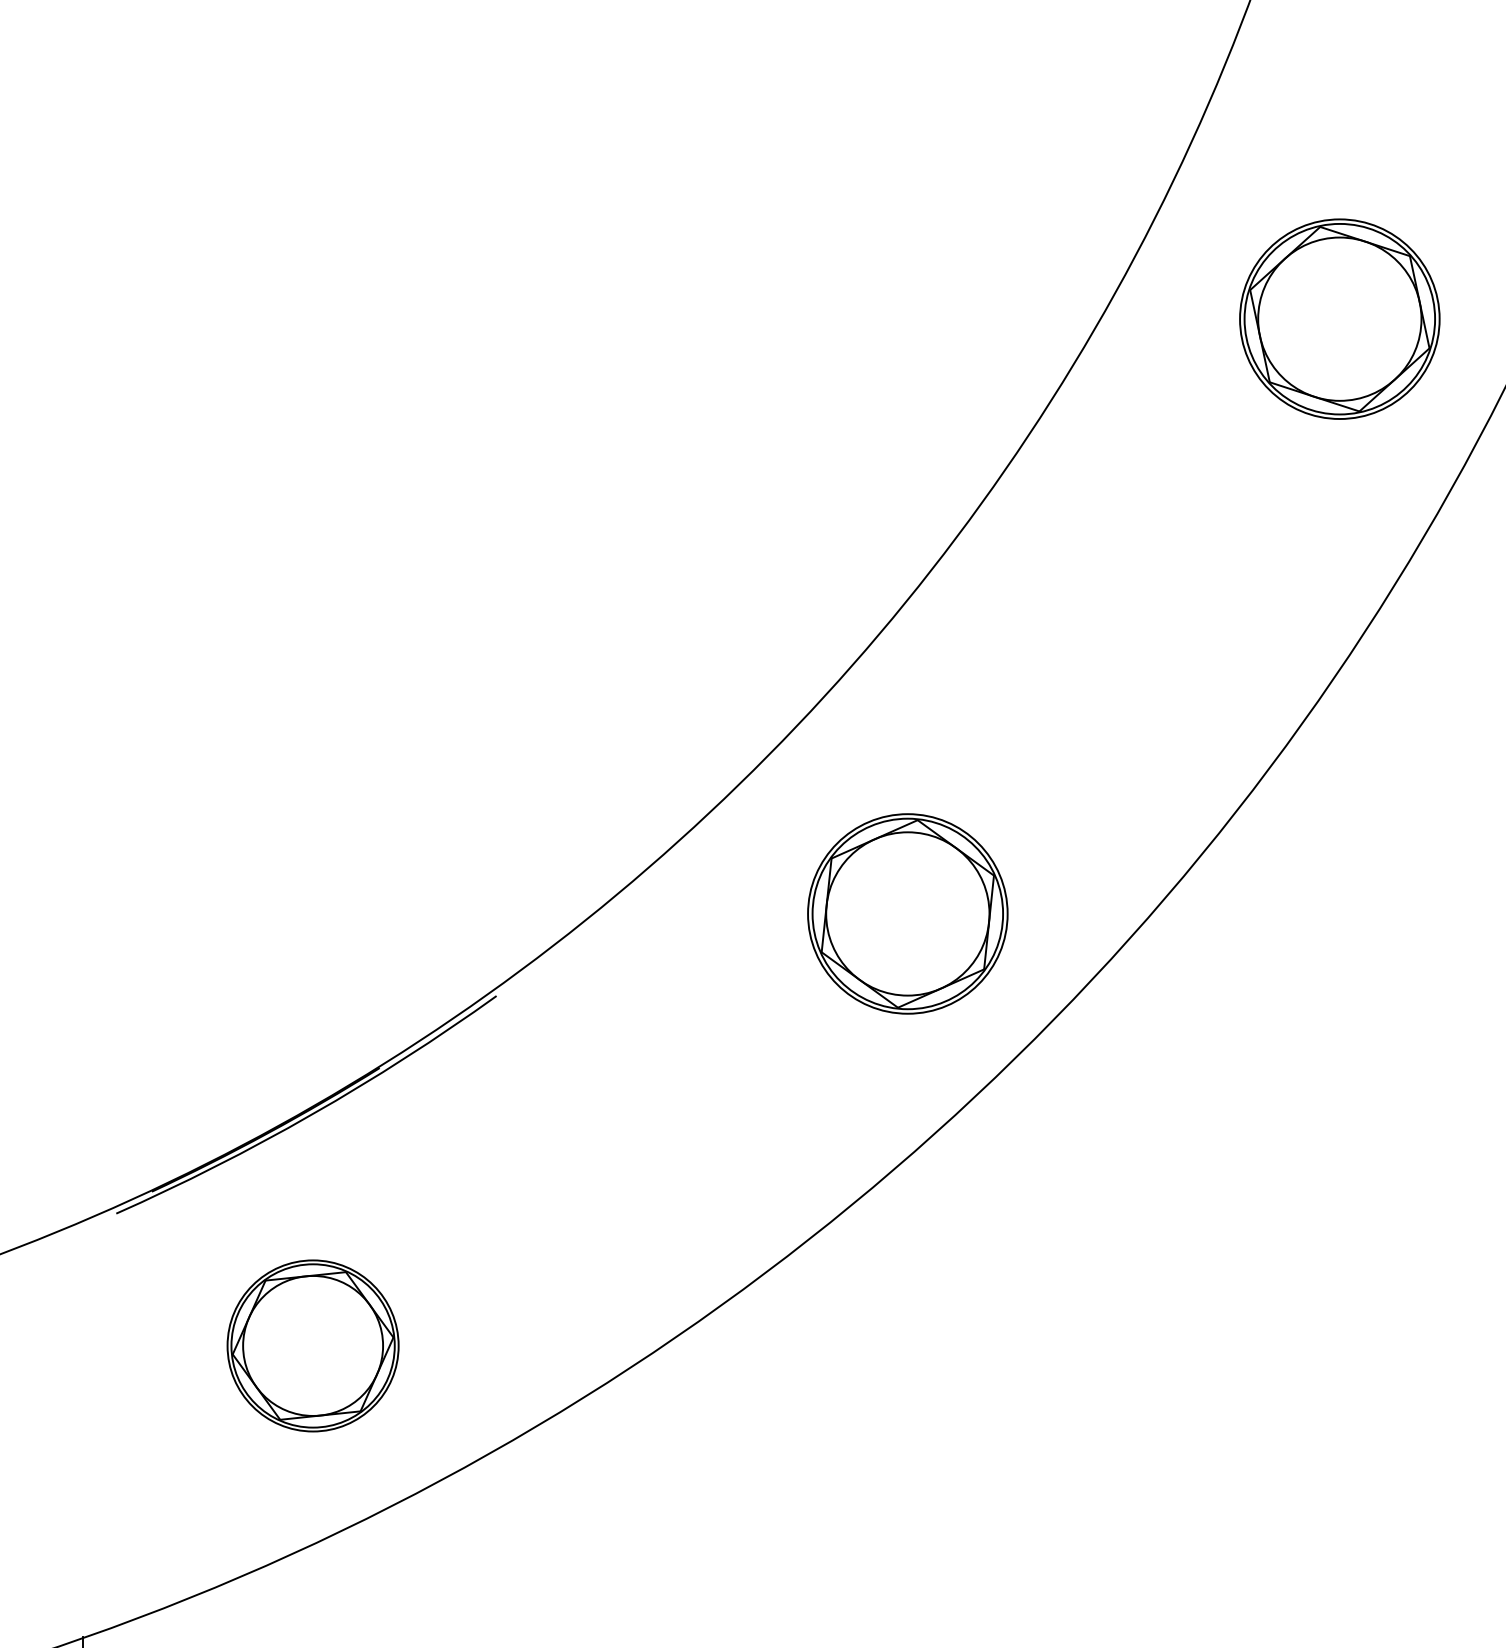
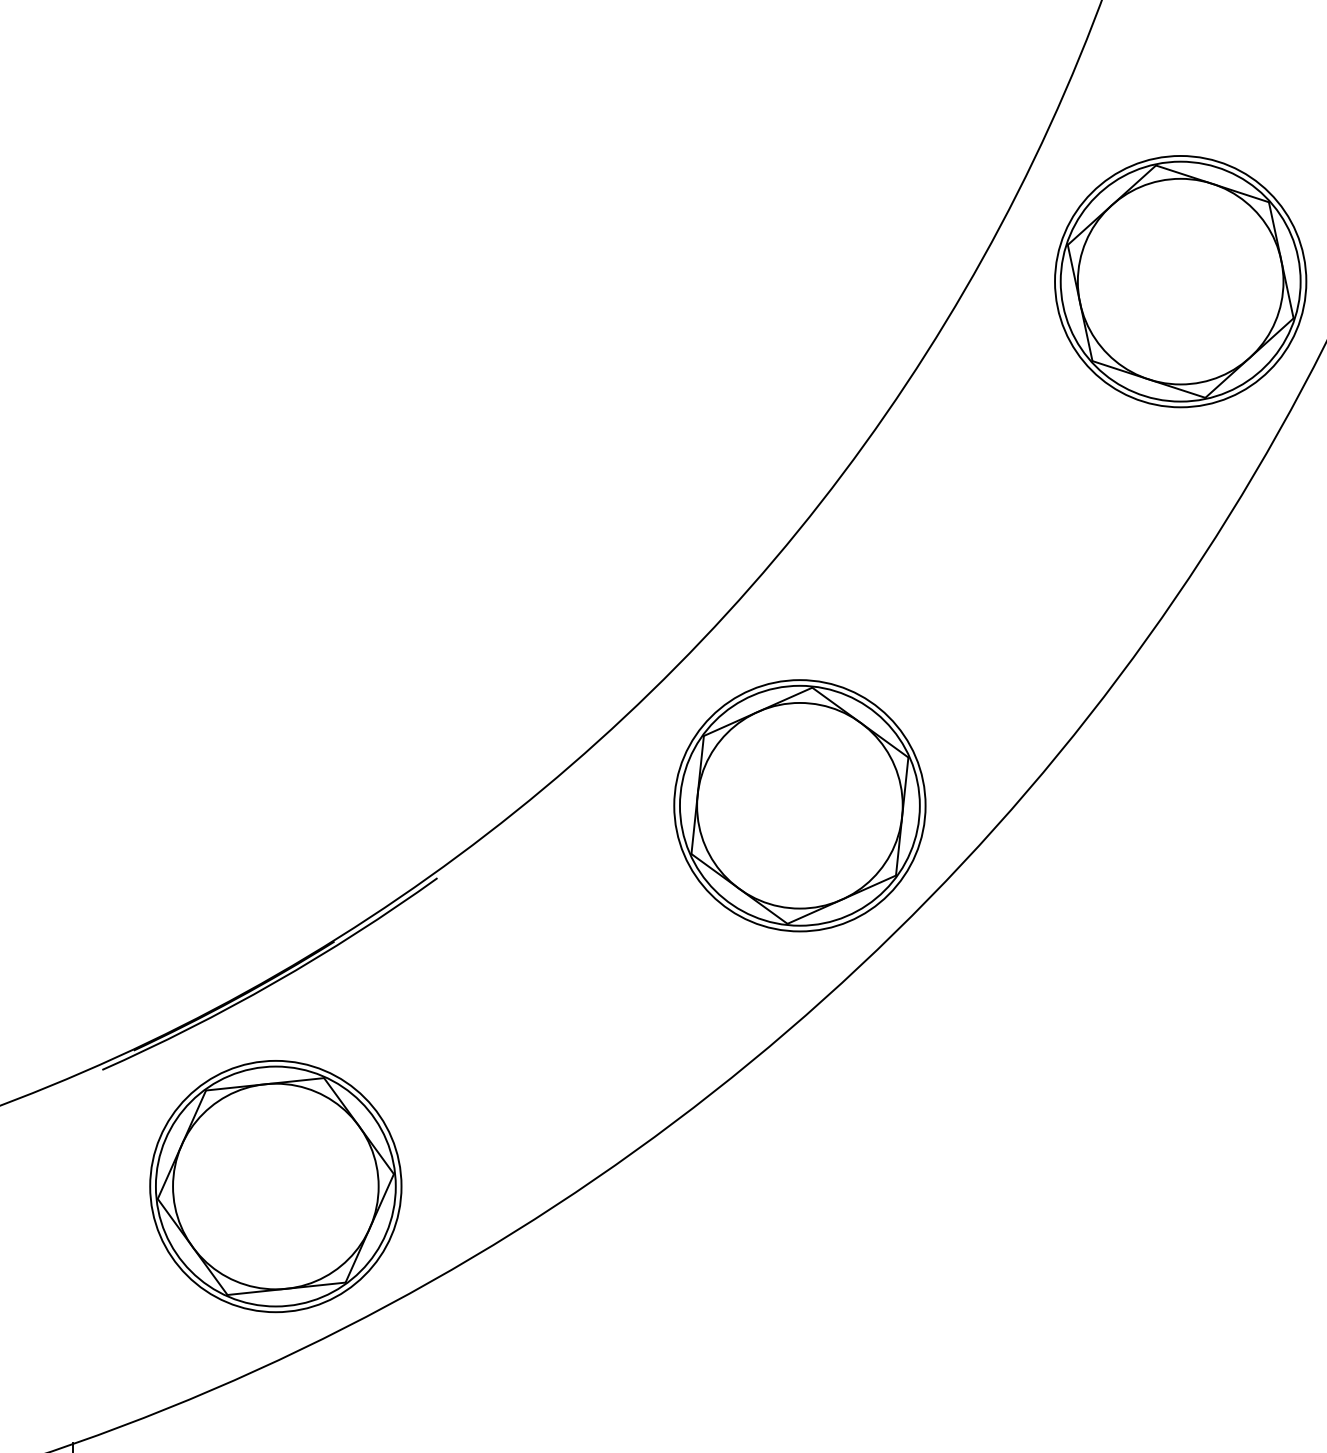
part: (1339, 318) -> (1180, 280), size x1.43
part: (907, 913) -> (799, 805), size x1.43
part: (312, 1345) -> (275, 1186), size x1.67

